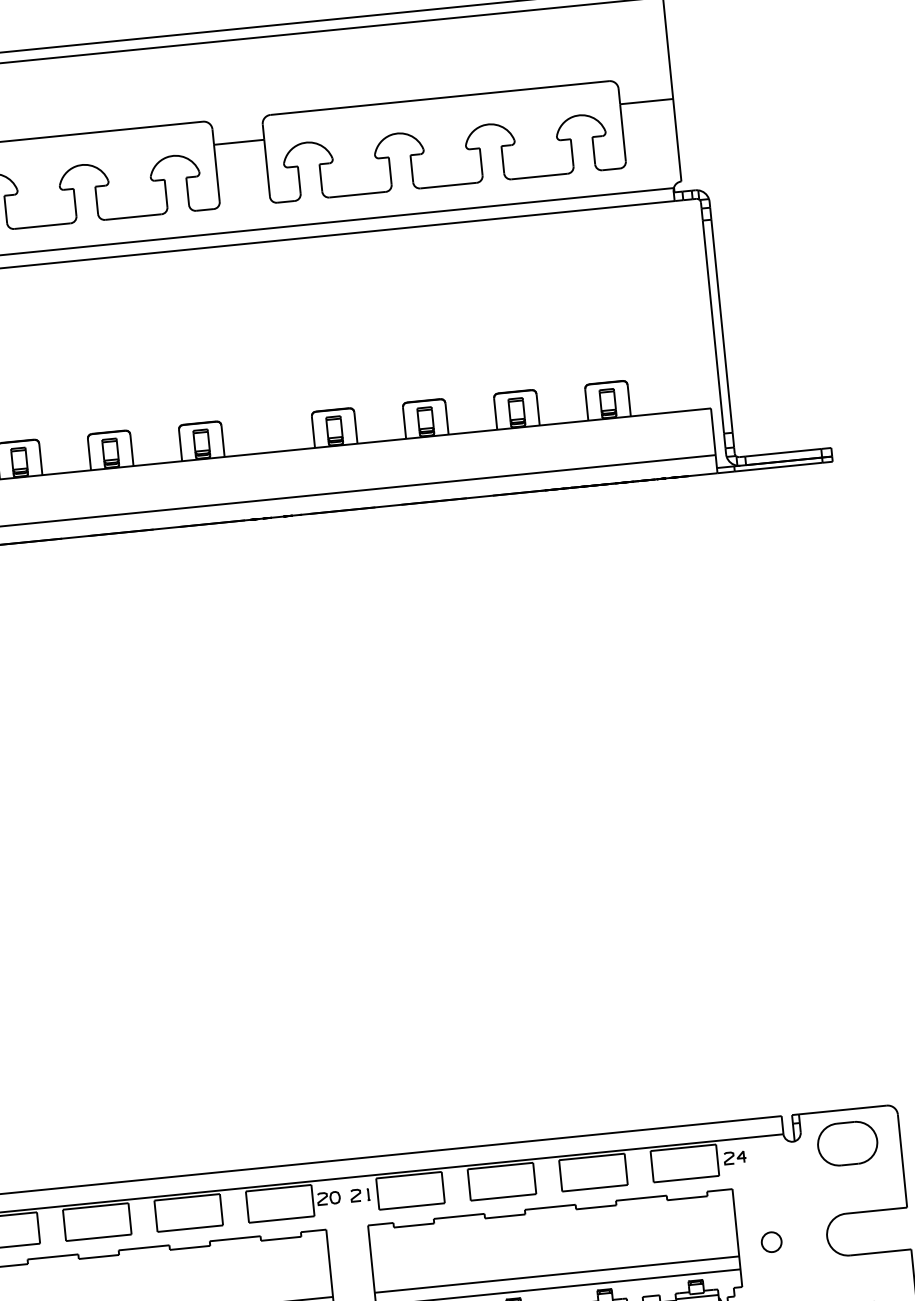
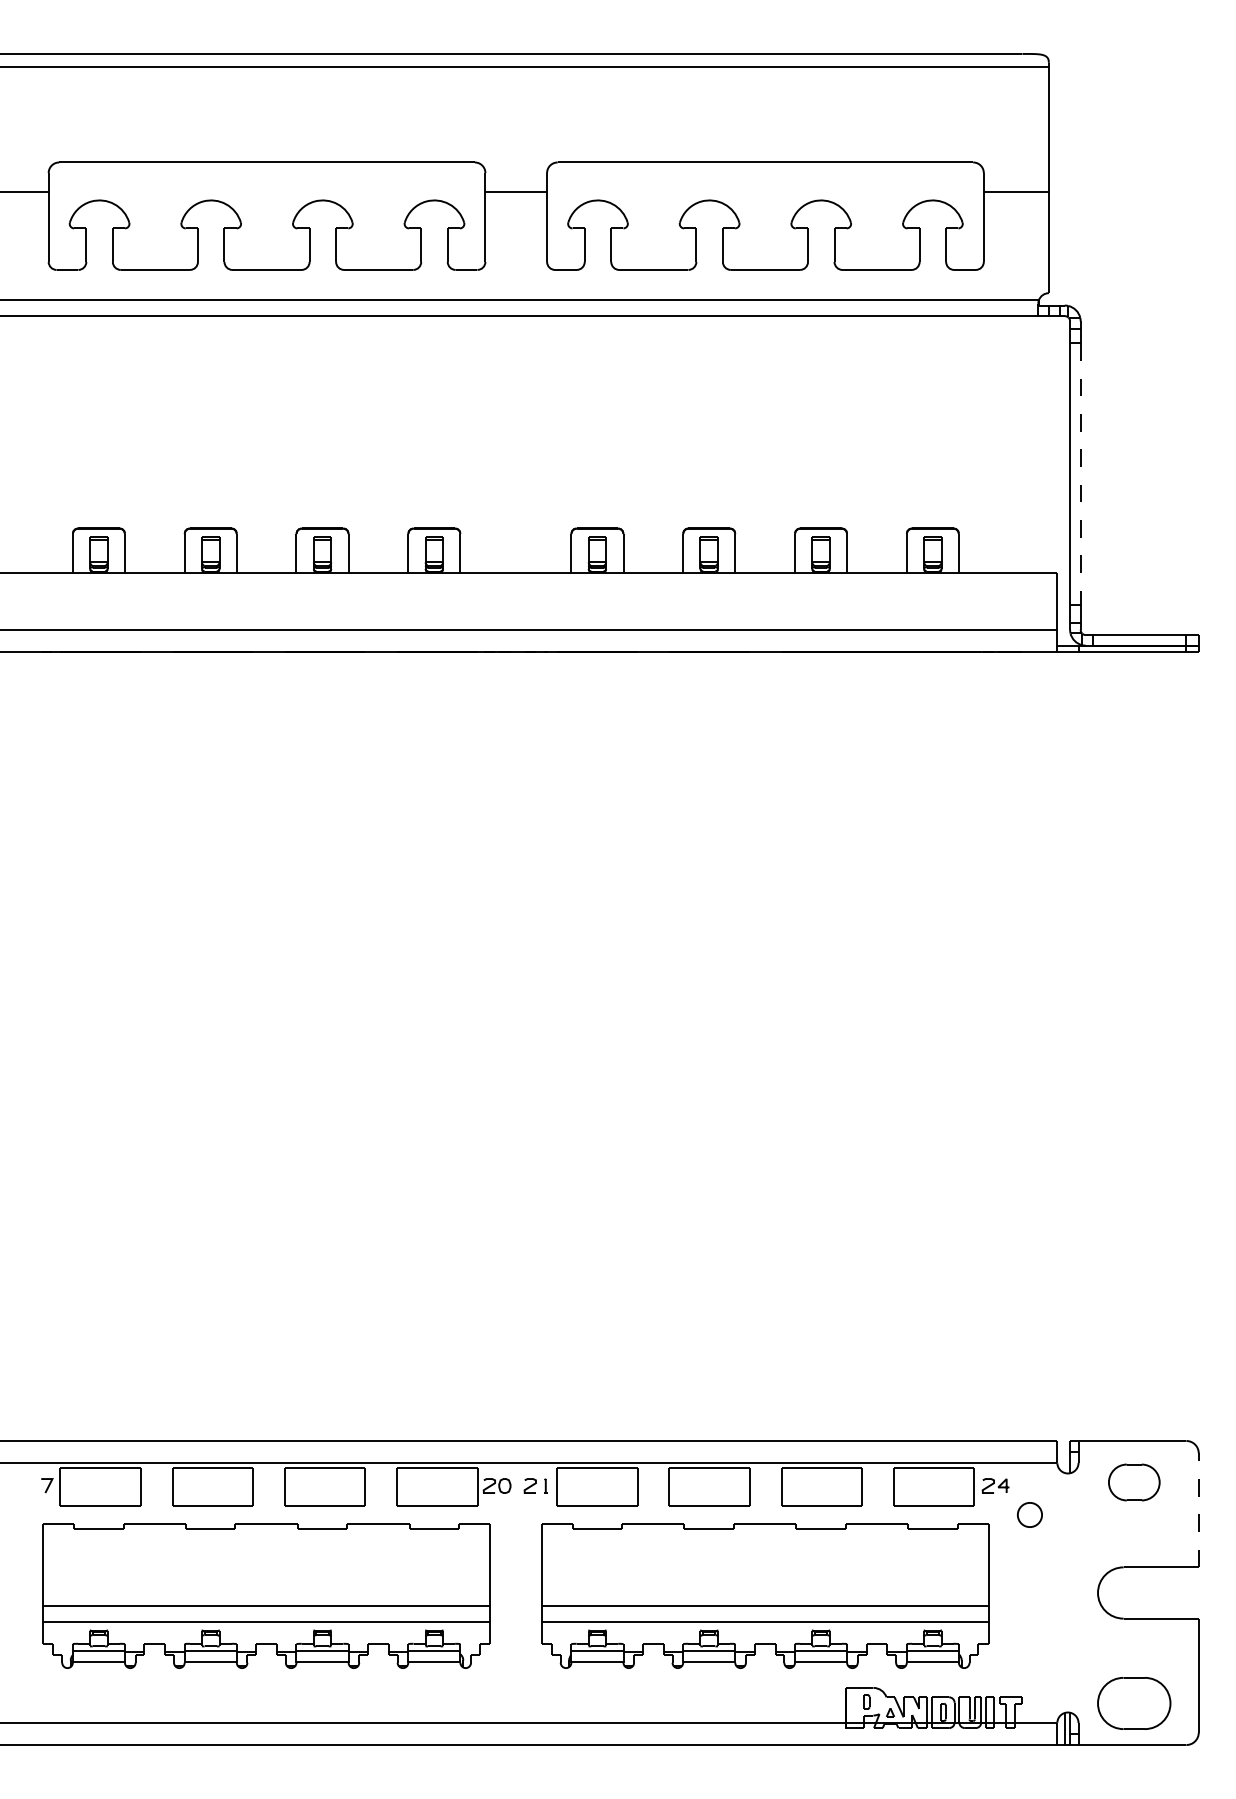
line: (721, 325) -> (1080, 473), solid -> dashed
part: (847, 1143) -> (1134, 1482), size x0.7
line: (902, 1160) -> (1198, 1509), solid -> dashed
part: (771, 1241) -> (1029, 1514), moved

